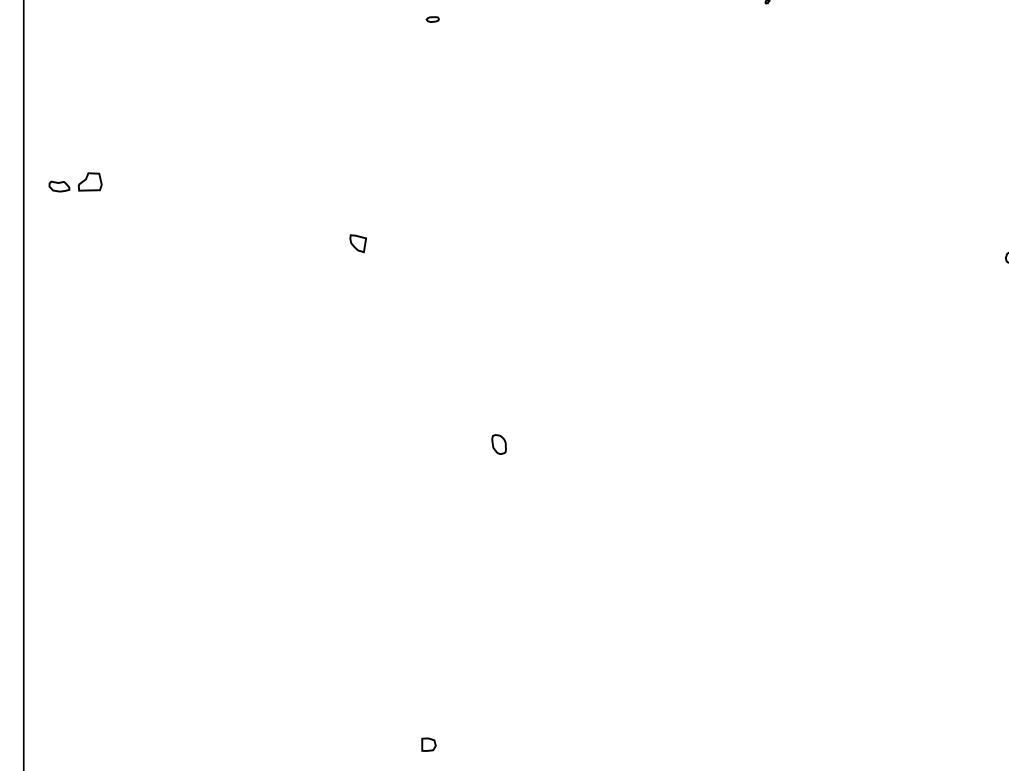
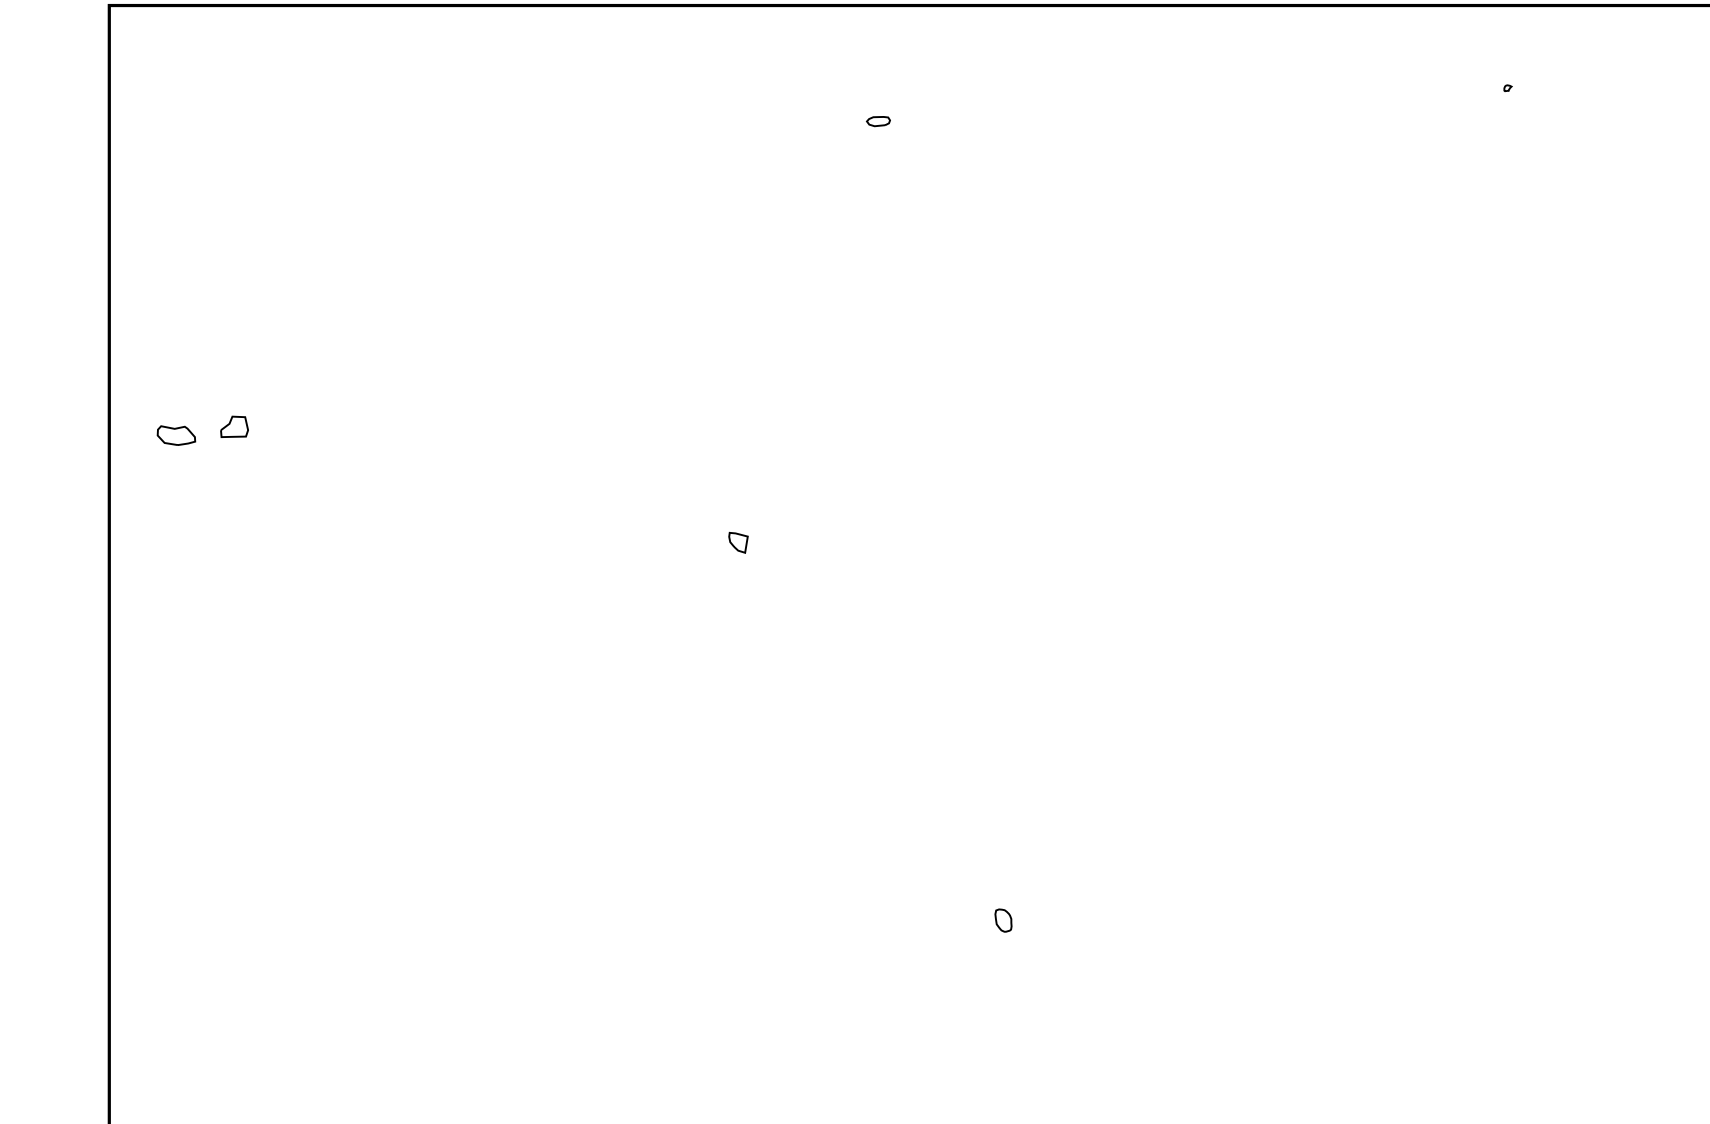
part: (90, 181) -> (234, 425), size x0.62
part: (358, 243) -> (738, 542), size x0.62
part: (499, 444) -> (1003, 920), size x0.62

